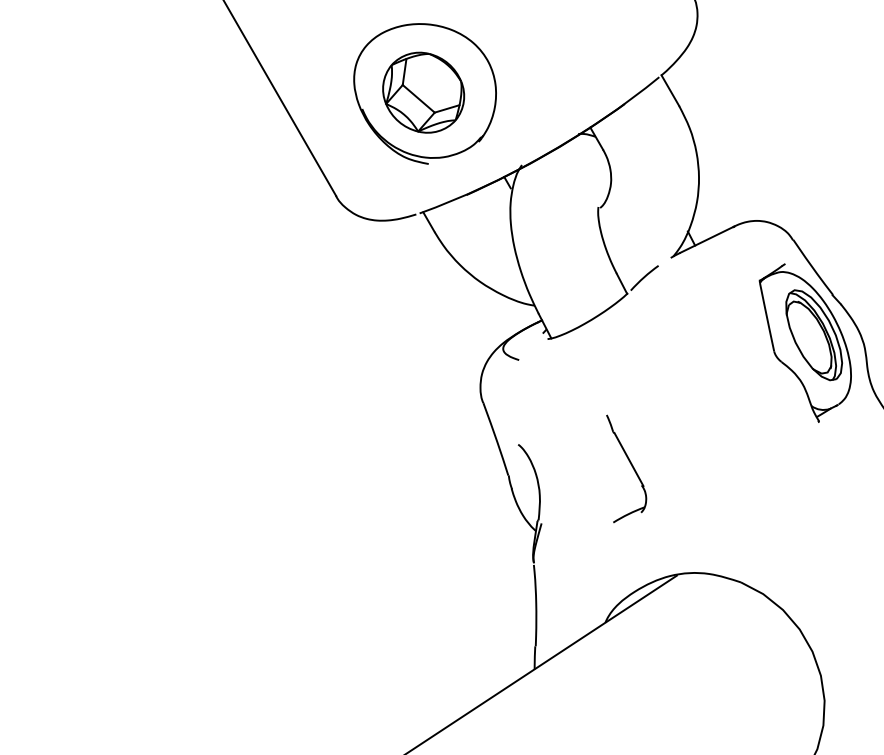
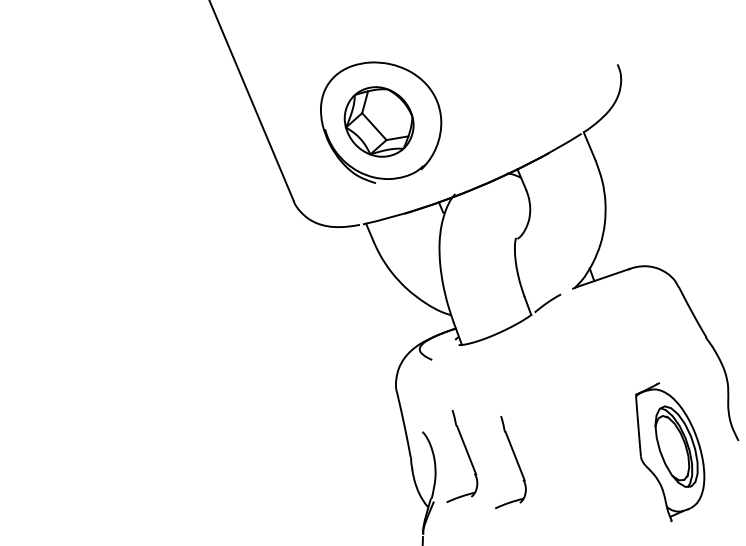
part: (804, 342) -> (667, 451), moved
part: (569, 468) -> (463, 457), added

